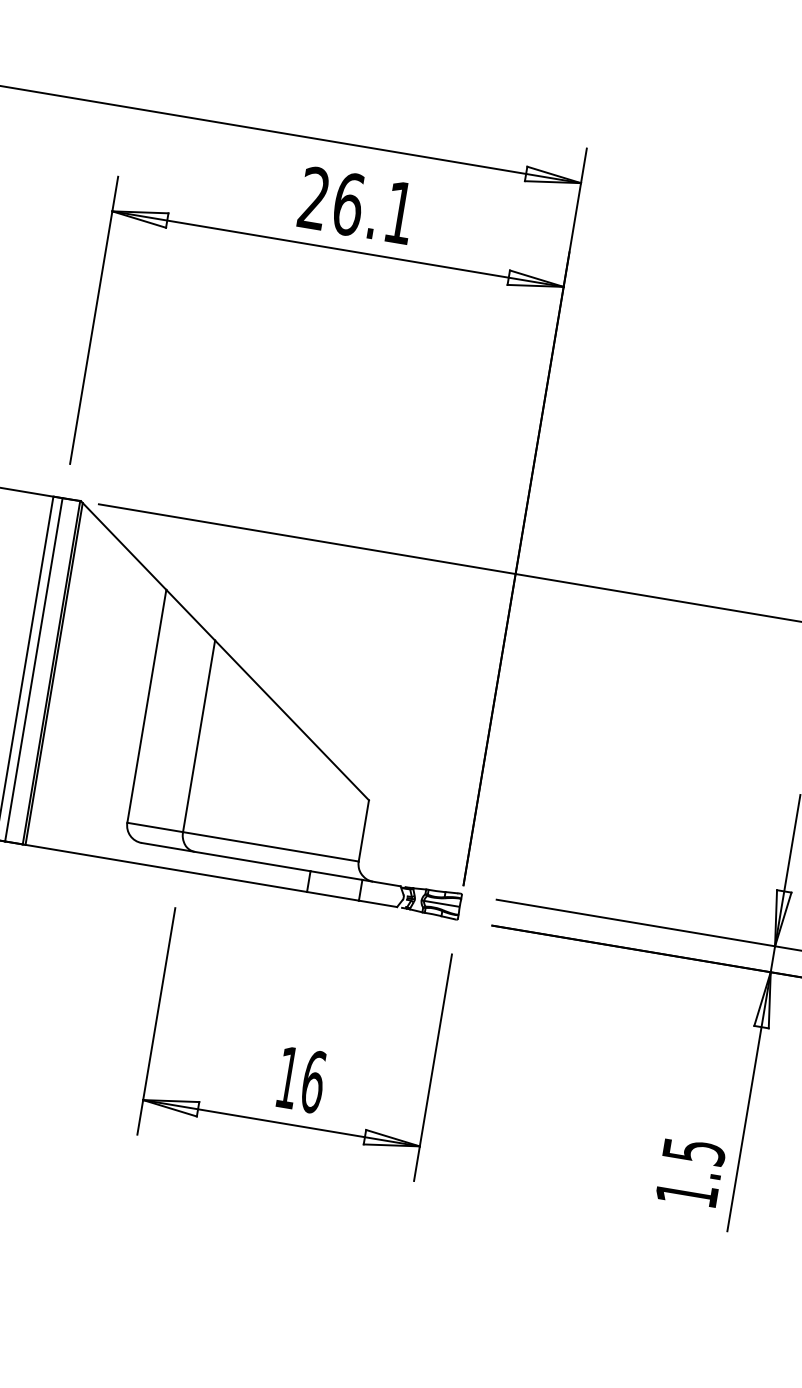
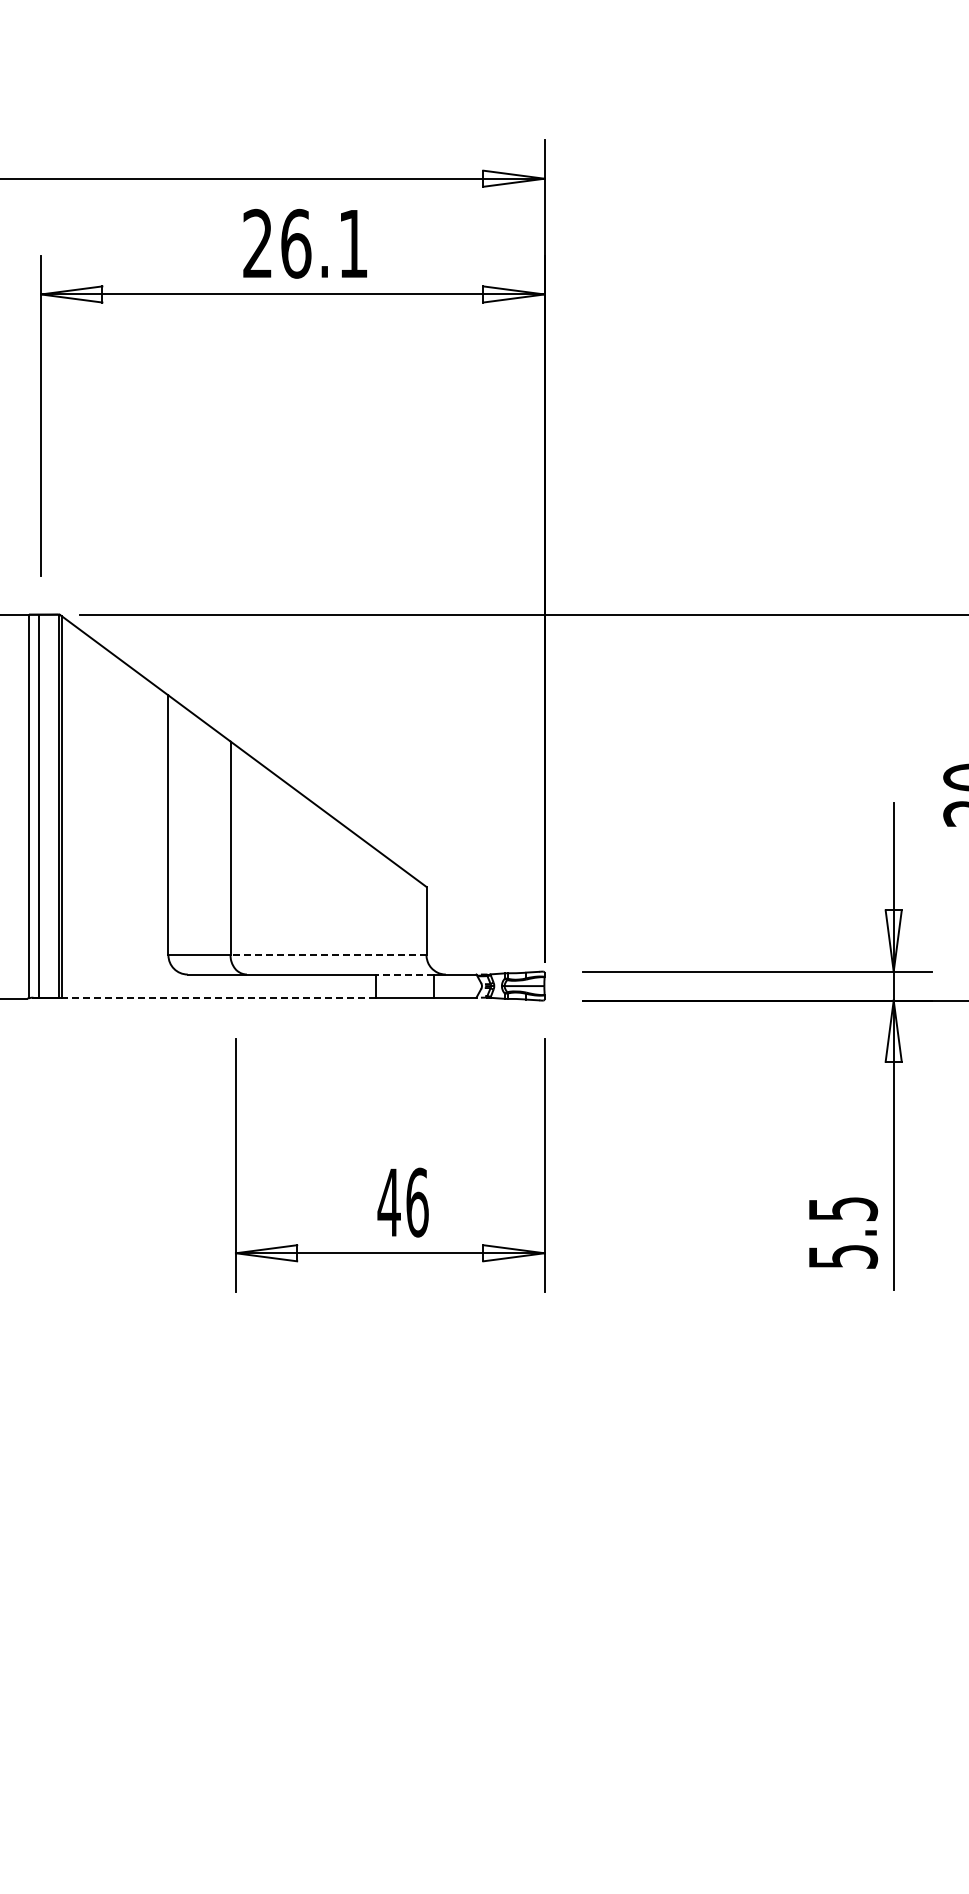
line: (270, 847) -> (328, 955), solid -> dashed
line: (165, 868) -> (218, 997), solid -> dashed
line: (336, 875) -> (404, 974), solid -> dashed
text: (287, 1077) -> (388, 1202), 16 -> 46
text: (687, 1194) -> (843, 1256), 1.5 -> 5.5

